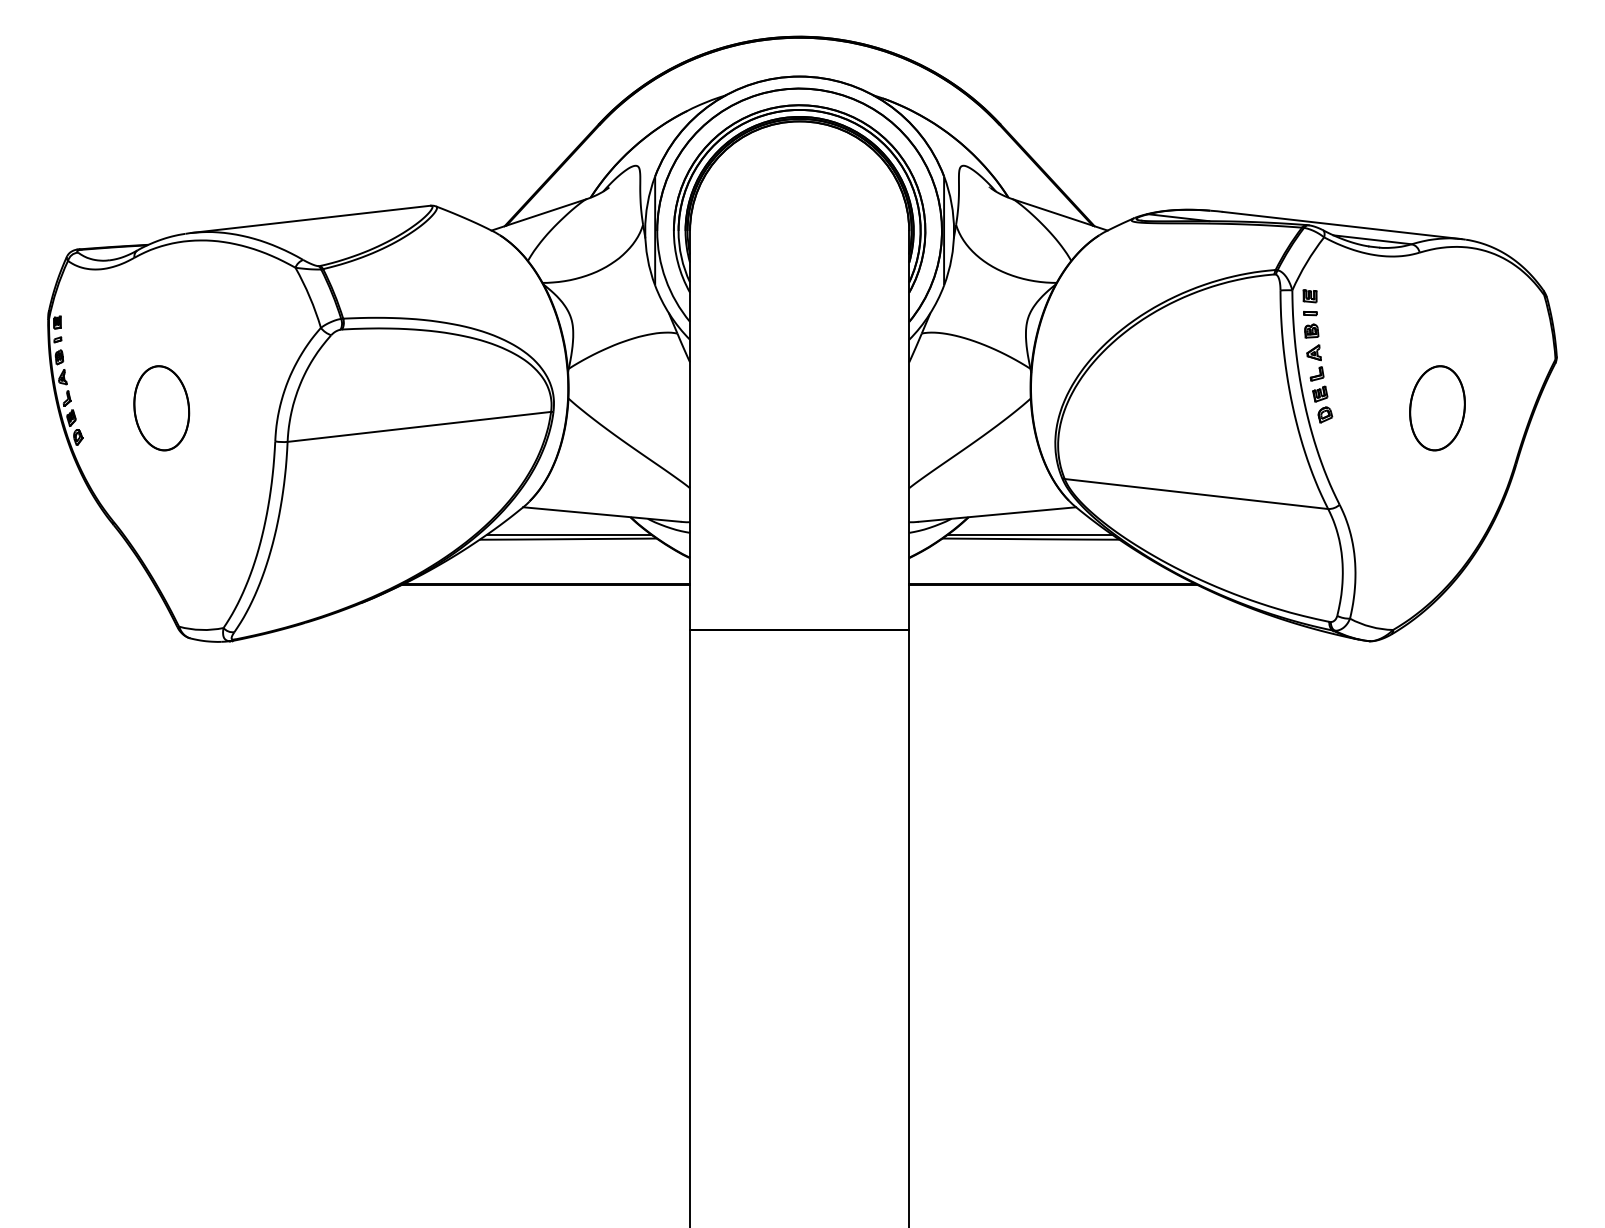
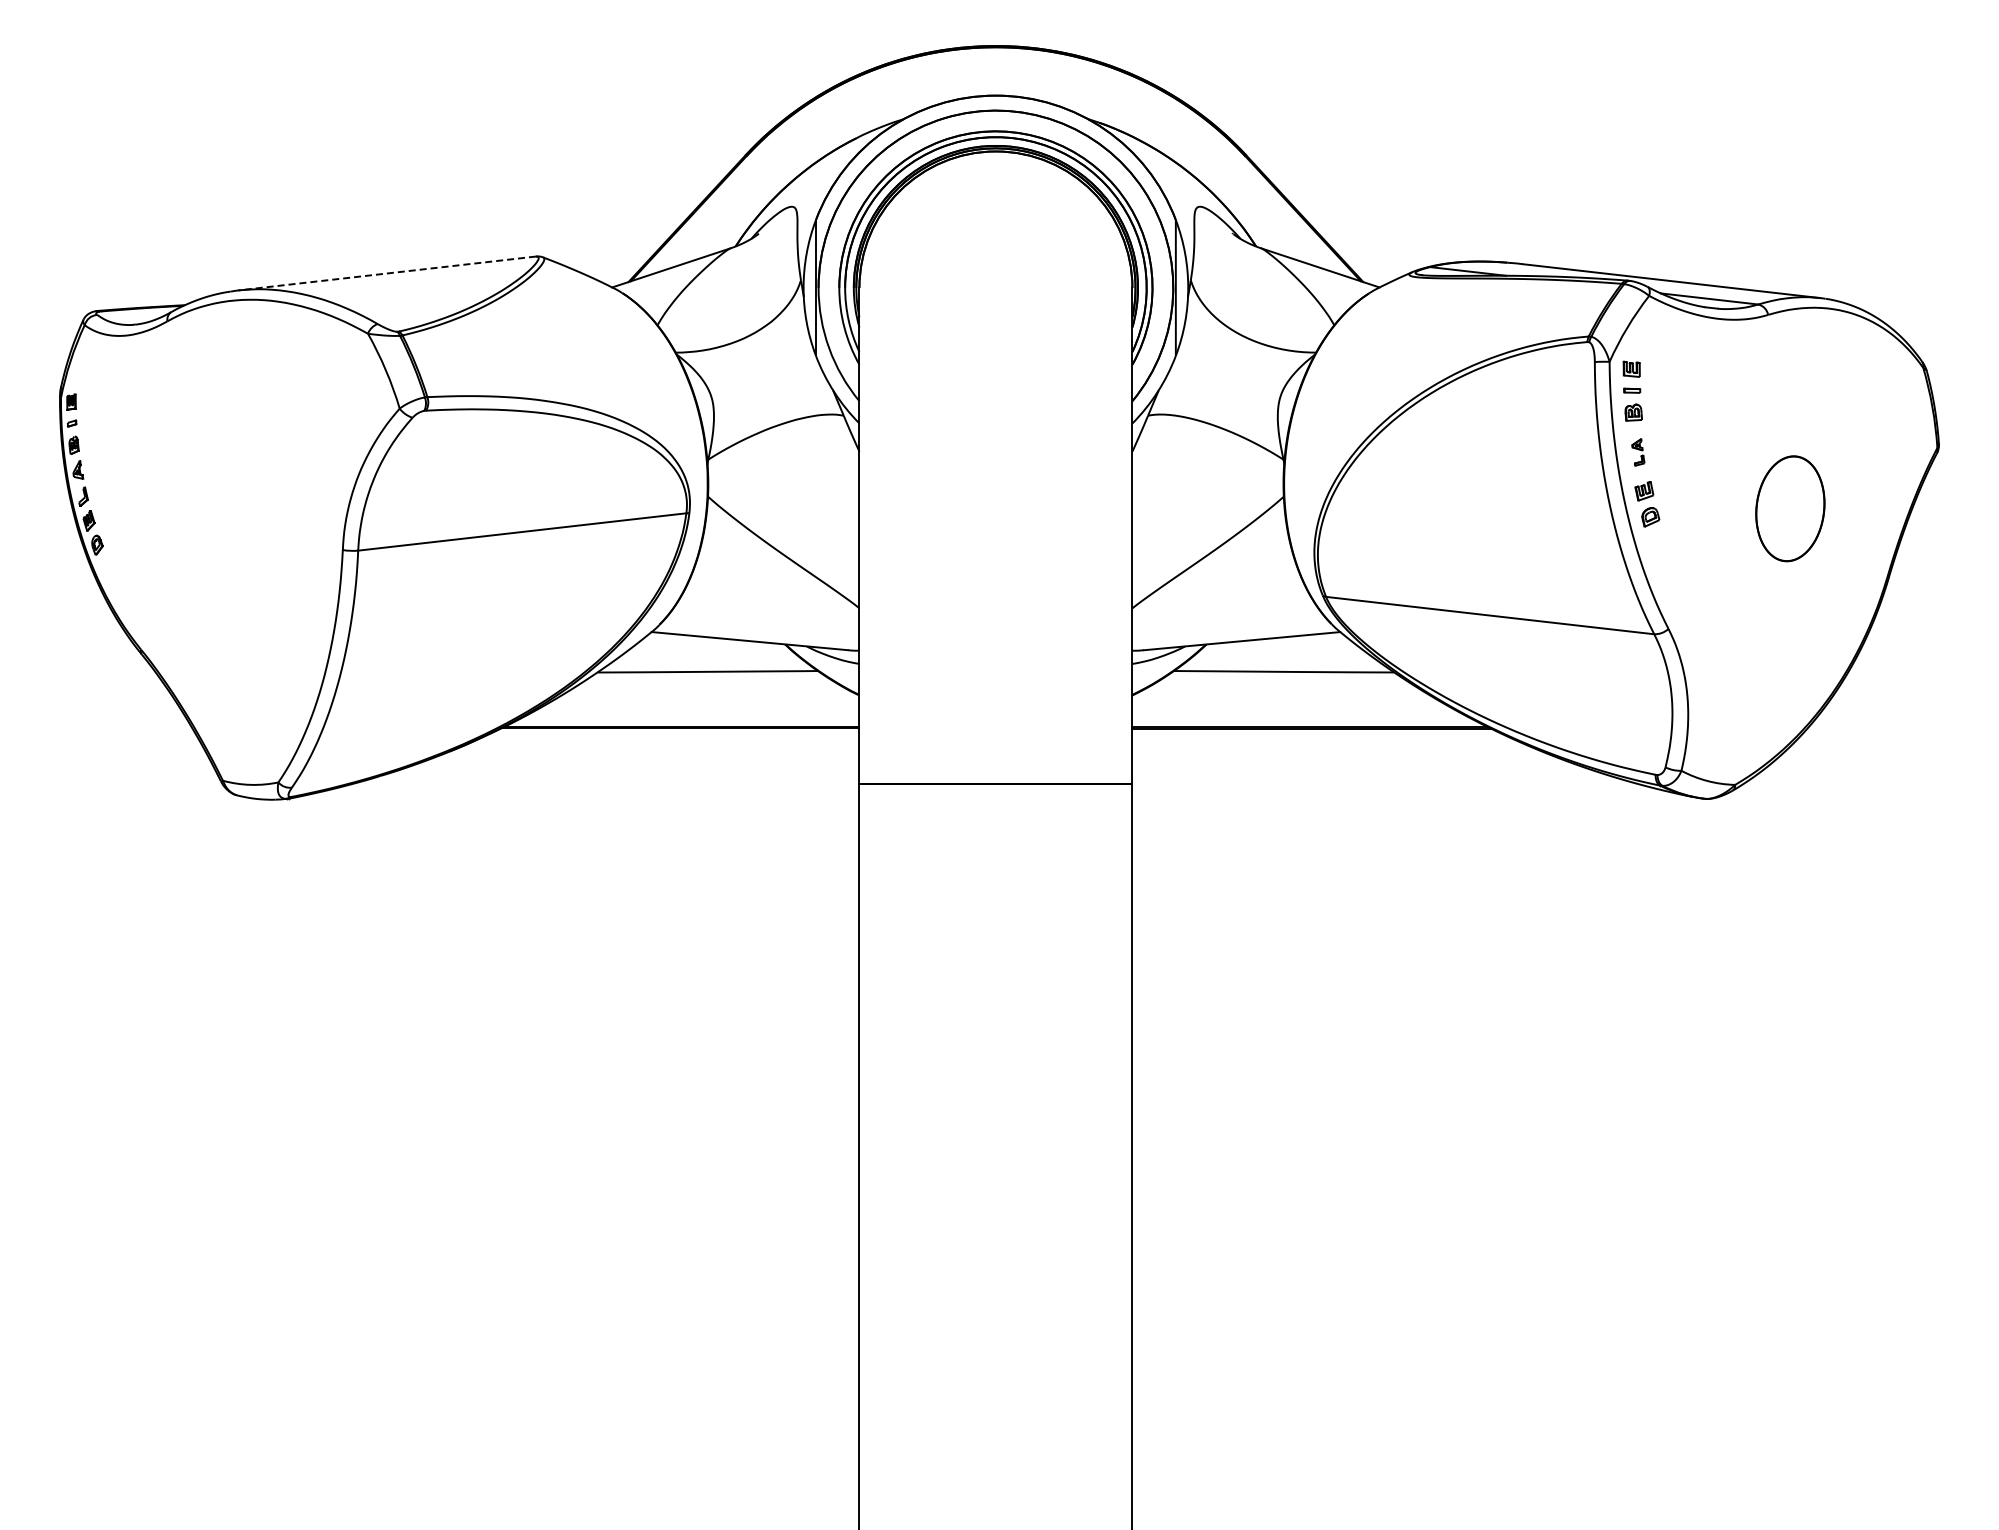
line: (311, 219) -> (387, 273), solid -> dashed
part: (1315, 363) -> (1638, 452), size x0.6
part: (161, 408) -> (201, 508), removed
line: (568, 534) -> (708, 666), removed
line: (1029, 534) -> (1282, 666), removed

